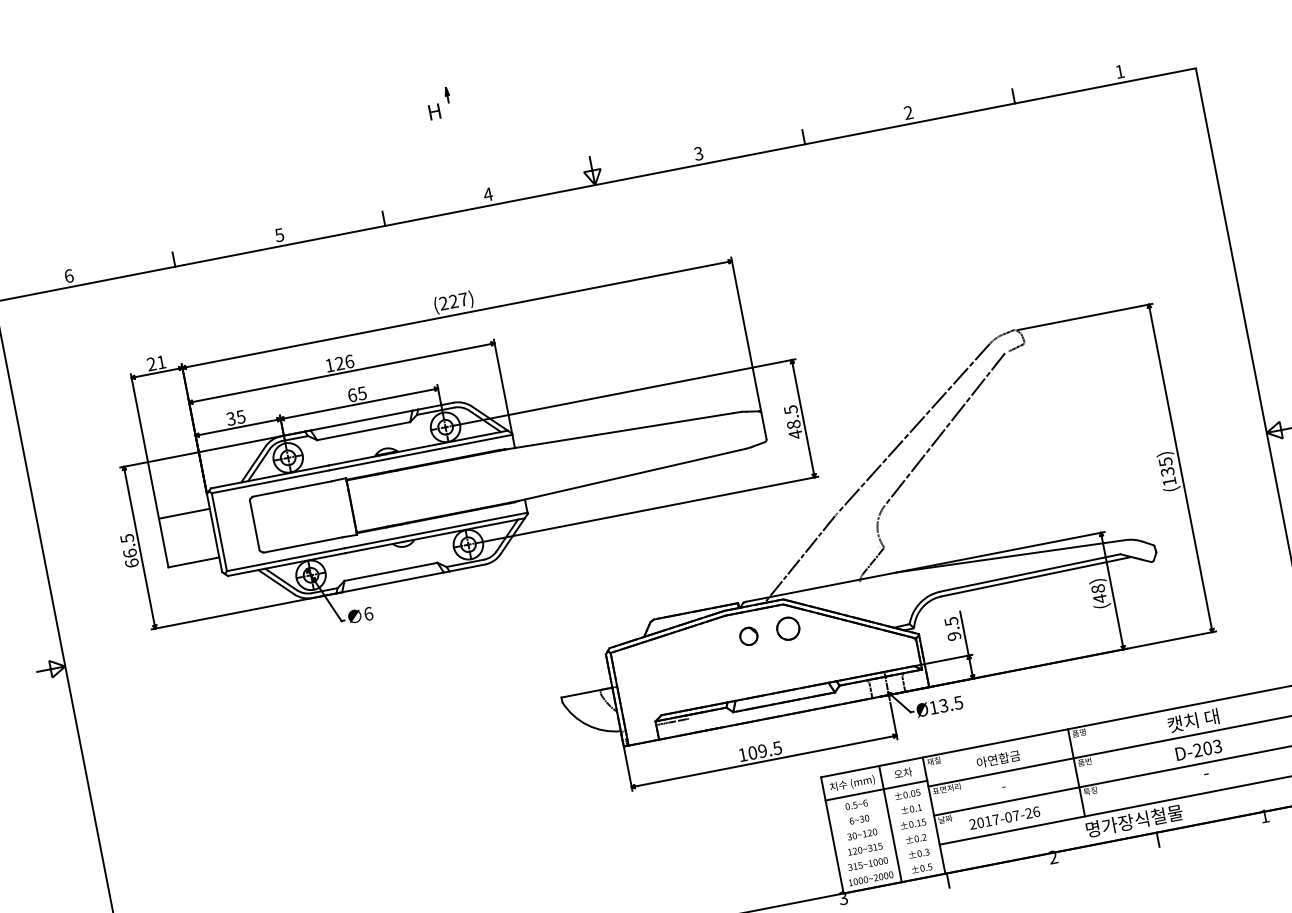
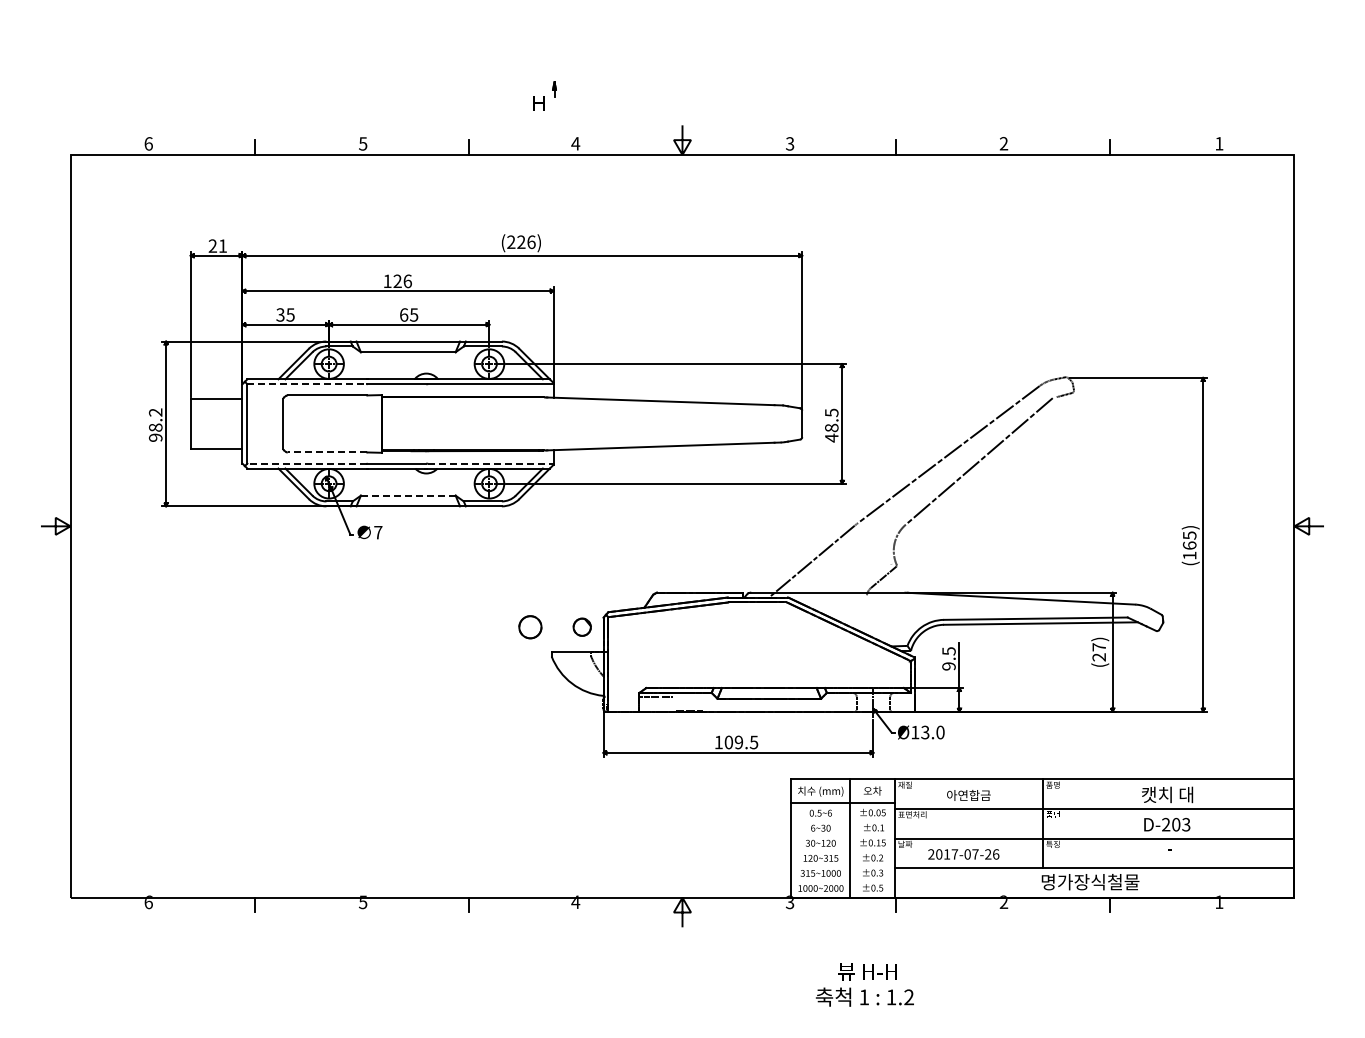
part: (438, 103) -> (544, 95), moved
text: (463, 299) -> (531, 242), (227) -> (226)
text: (1167, 471) -> (1189, 545), (135) -> (165)
line: (270, 482) -> (307, 384), solid -> dashed
line: (465, 524) -> (490, 463), solid -> dashed
line: (302, 545) -> (326, 452), solid -> dashed
text: (129, 550) -> (155, 424), 66.5 -> 98.2
line: (285, 559) -> (307, 463), solid -> dashed
line: (390, 571) -> (407, 495), solid -> dashed
text: (1099, 593) -> (1099, 652), (48) -> (27)
text: (368, 613) -> (378, 532), 6 -> 7
circle: (788, 628) -> (530, 627), moved
circle: (747, 635) -> (581, 626), moved
text: (958, 702) -> (940, 732), Ø13.5 -> Ø13.0

